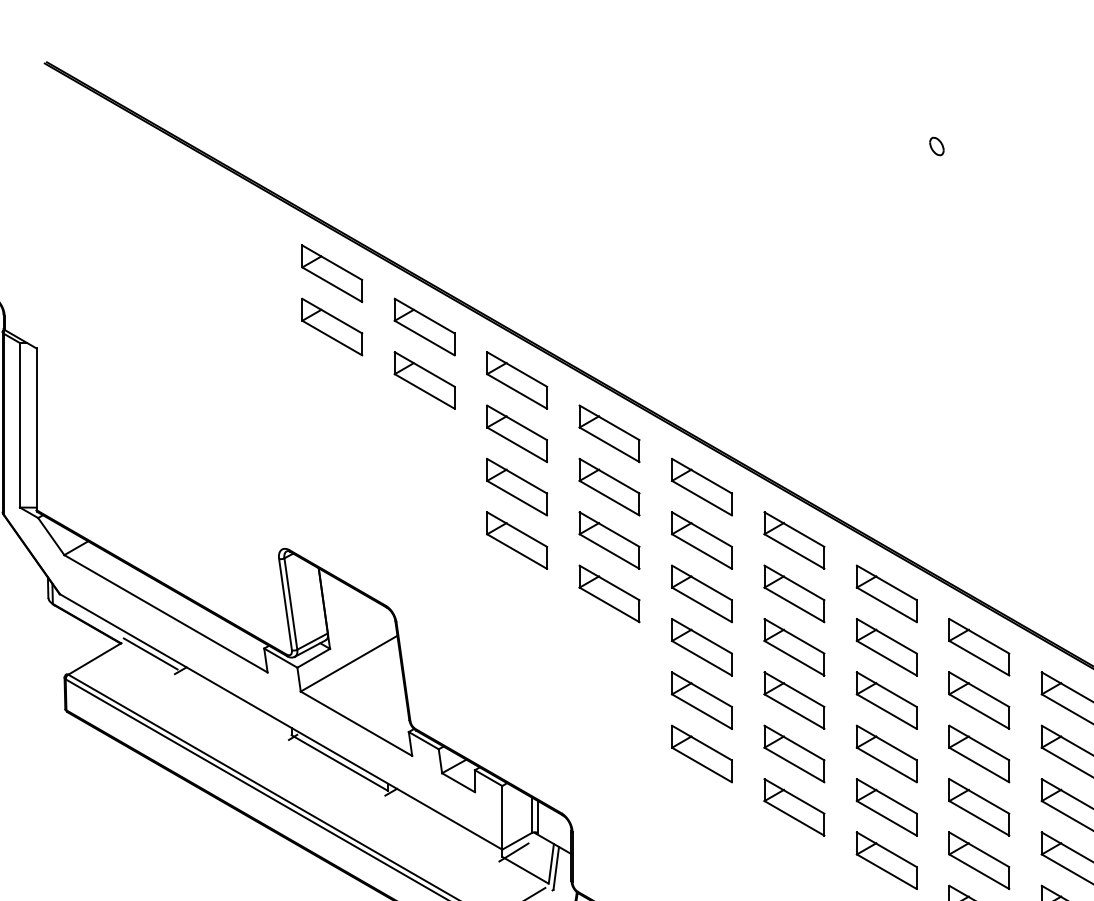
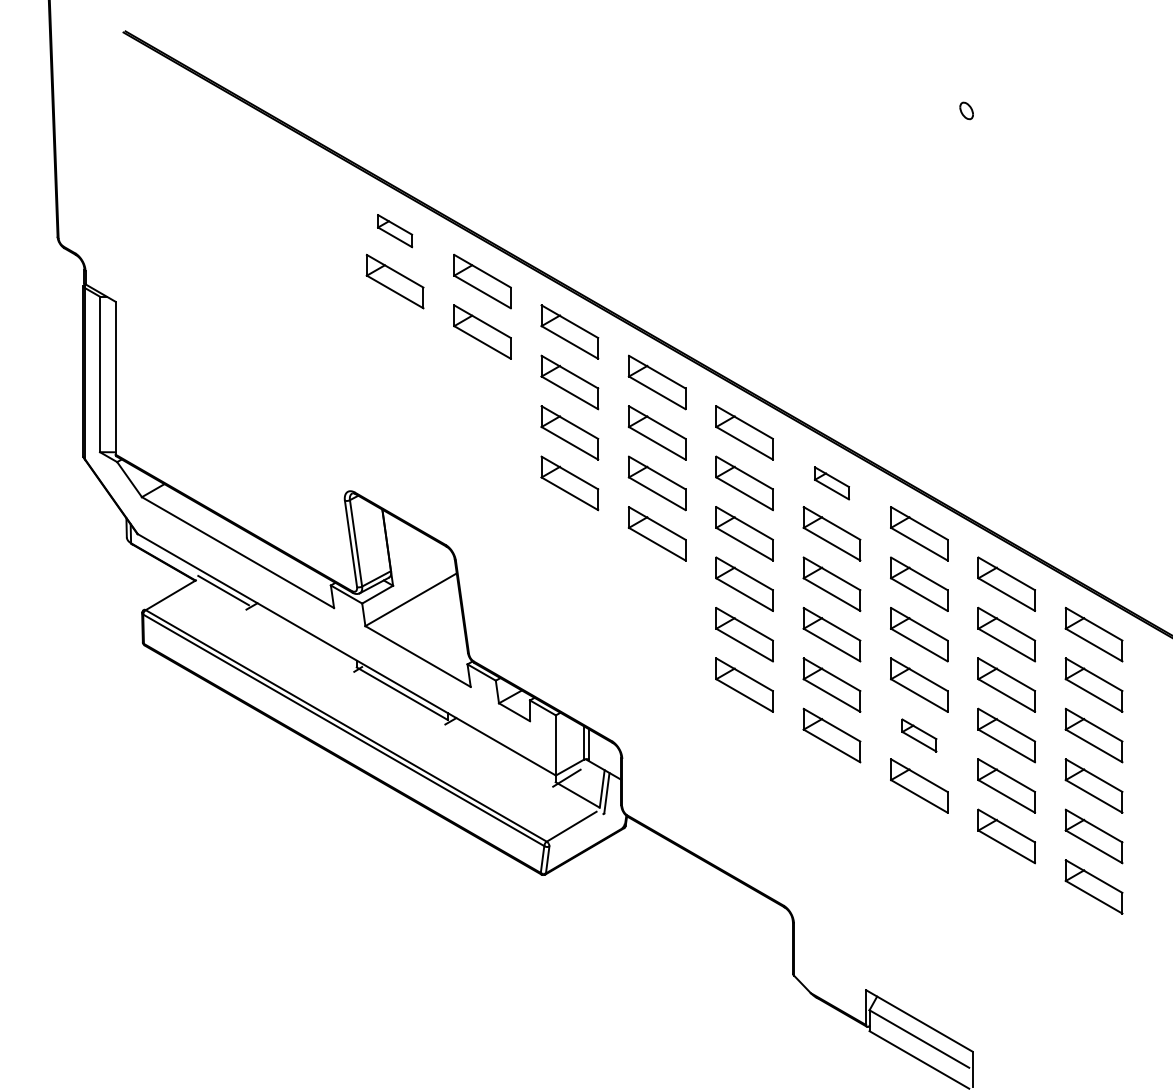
part: (331, 272) -> (394, 230), size x0.6
part: (793, 540) -> (831, 483), size x0.6
part: (886, 807) -> (919, 735), size x0.6

